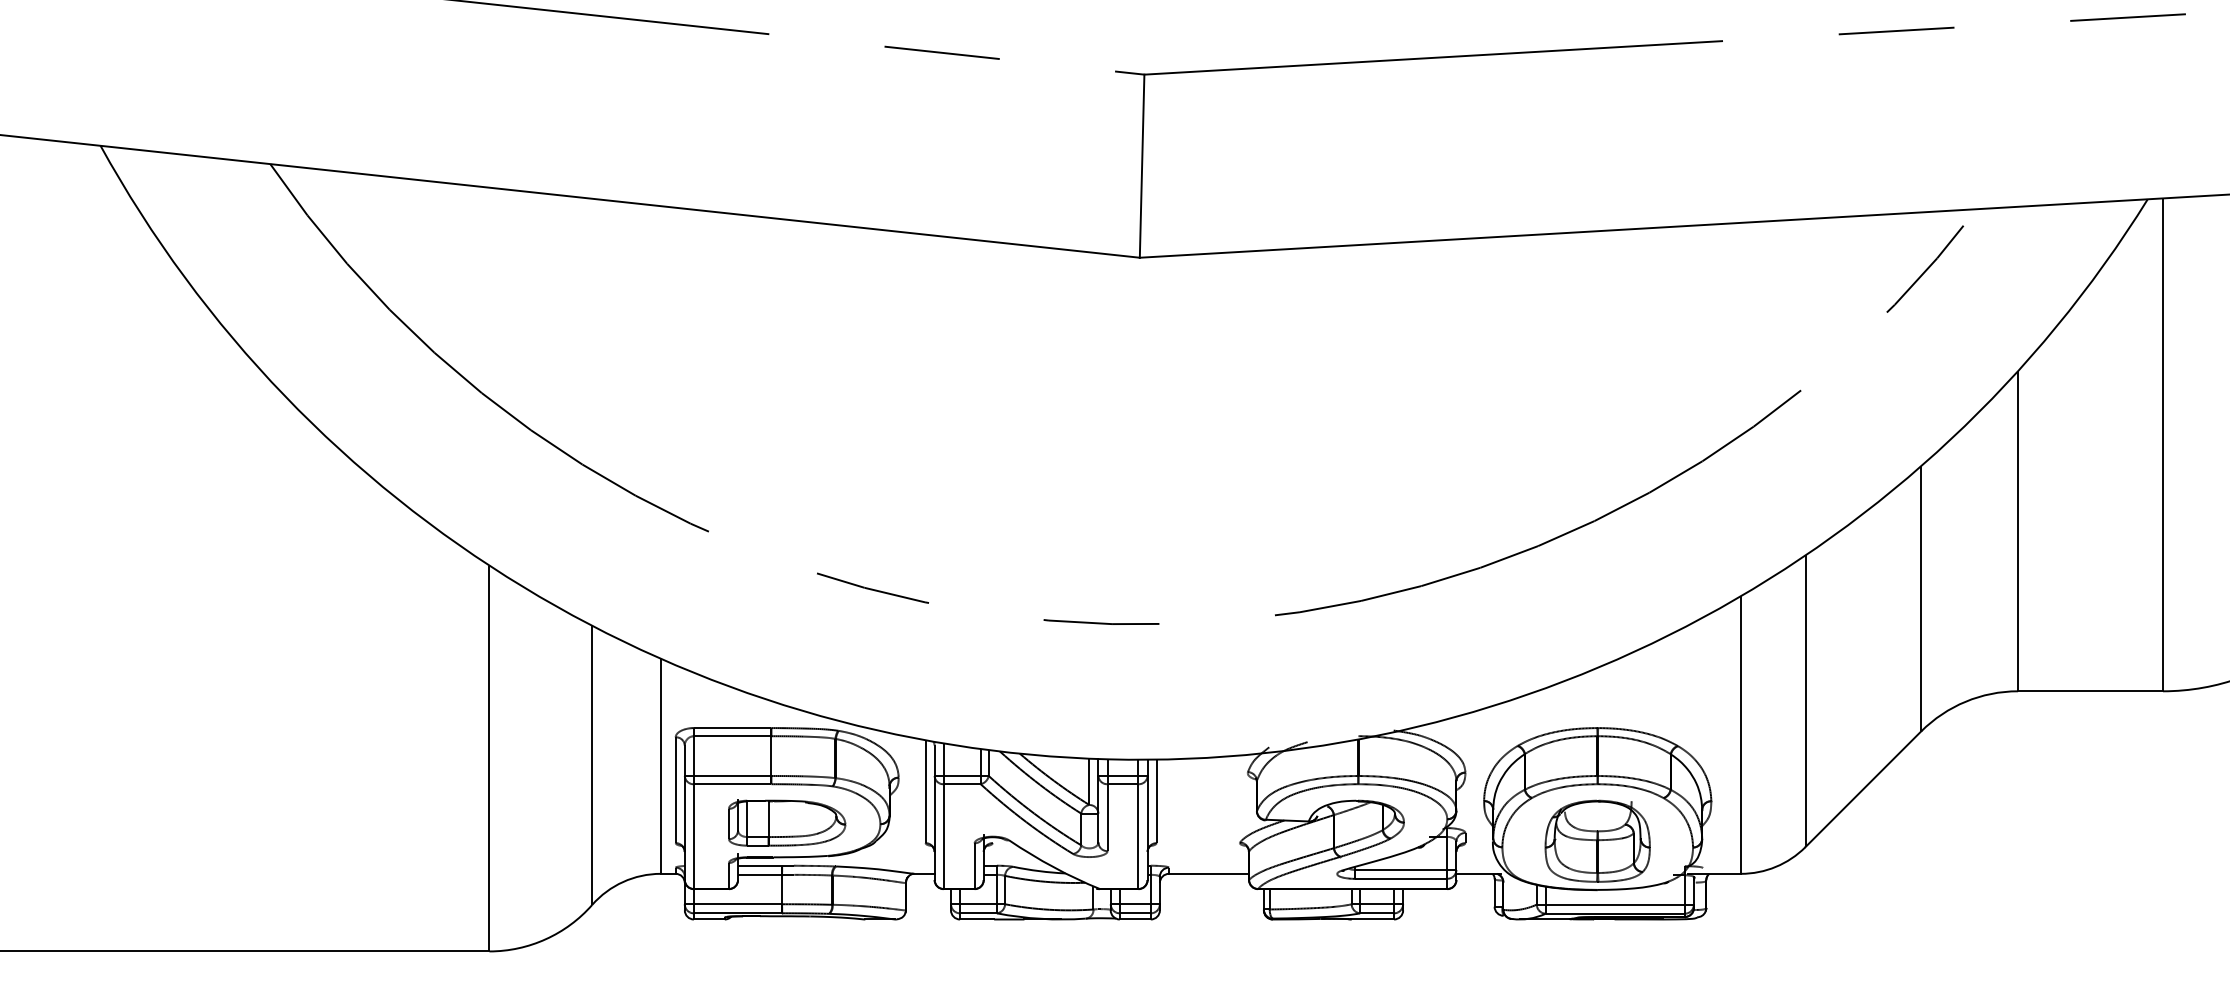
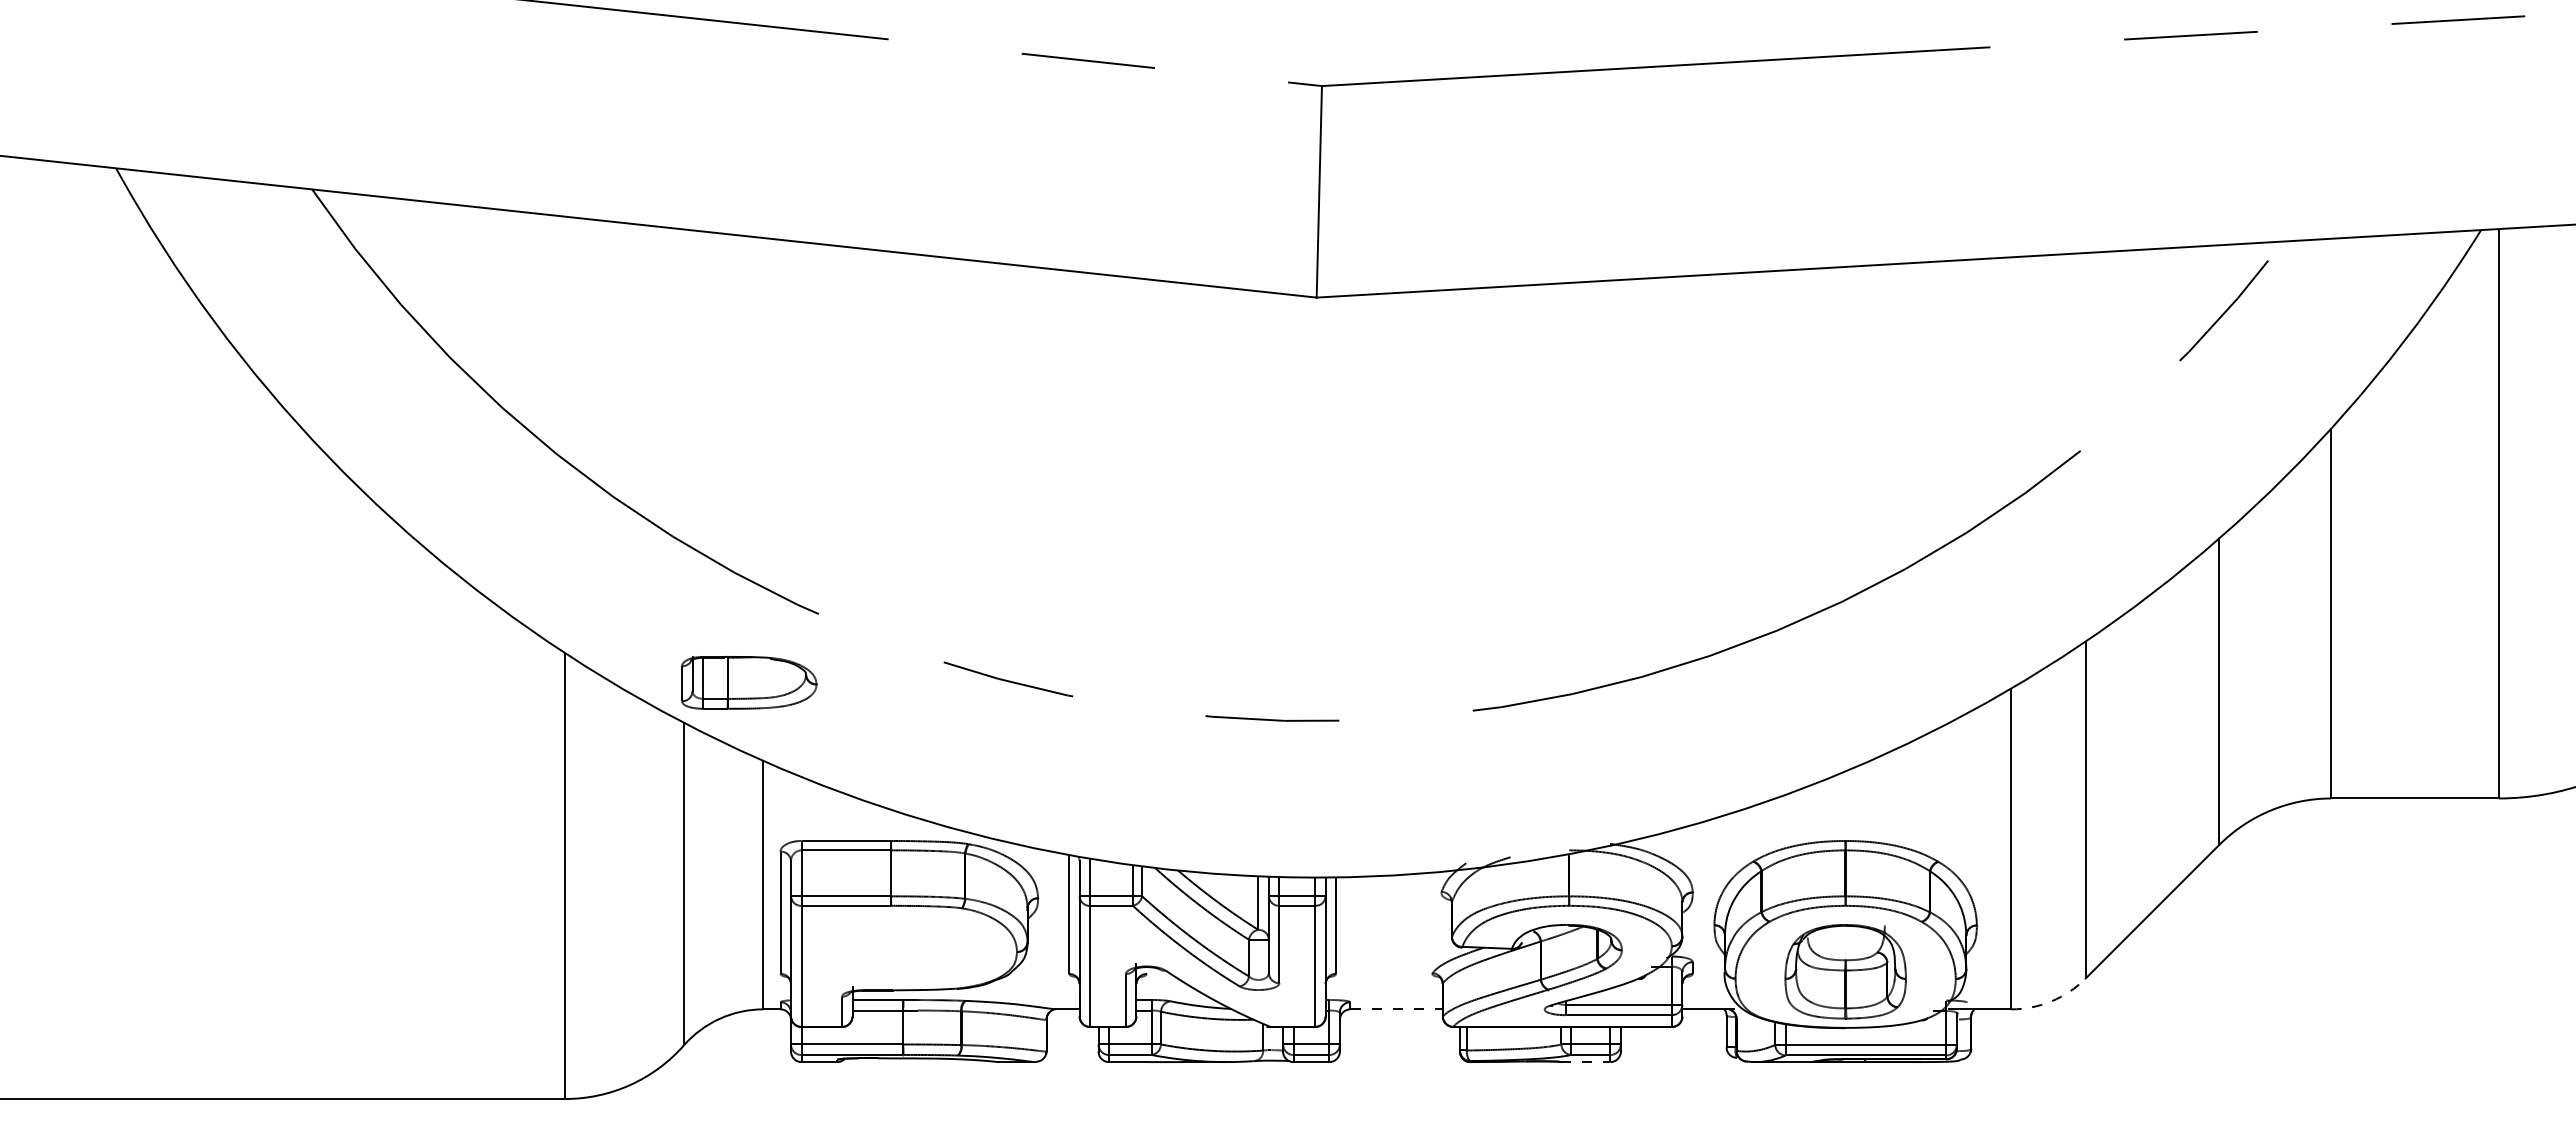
part: (787, 822) -> (749, 682), moved
arc: (1775, 867) -> (2051, 1001), solid -> dashed
line: (1209, 873) -> (1397, 1009), solid -> dashed
line: (1372, 919) -> (1585, 1062), solid -> dashed

